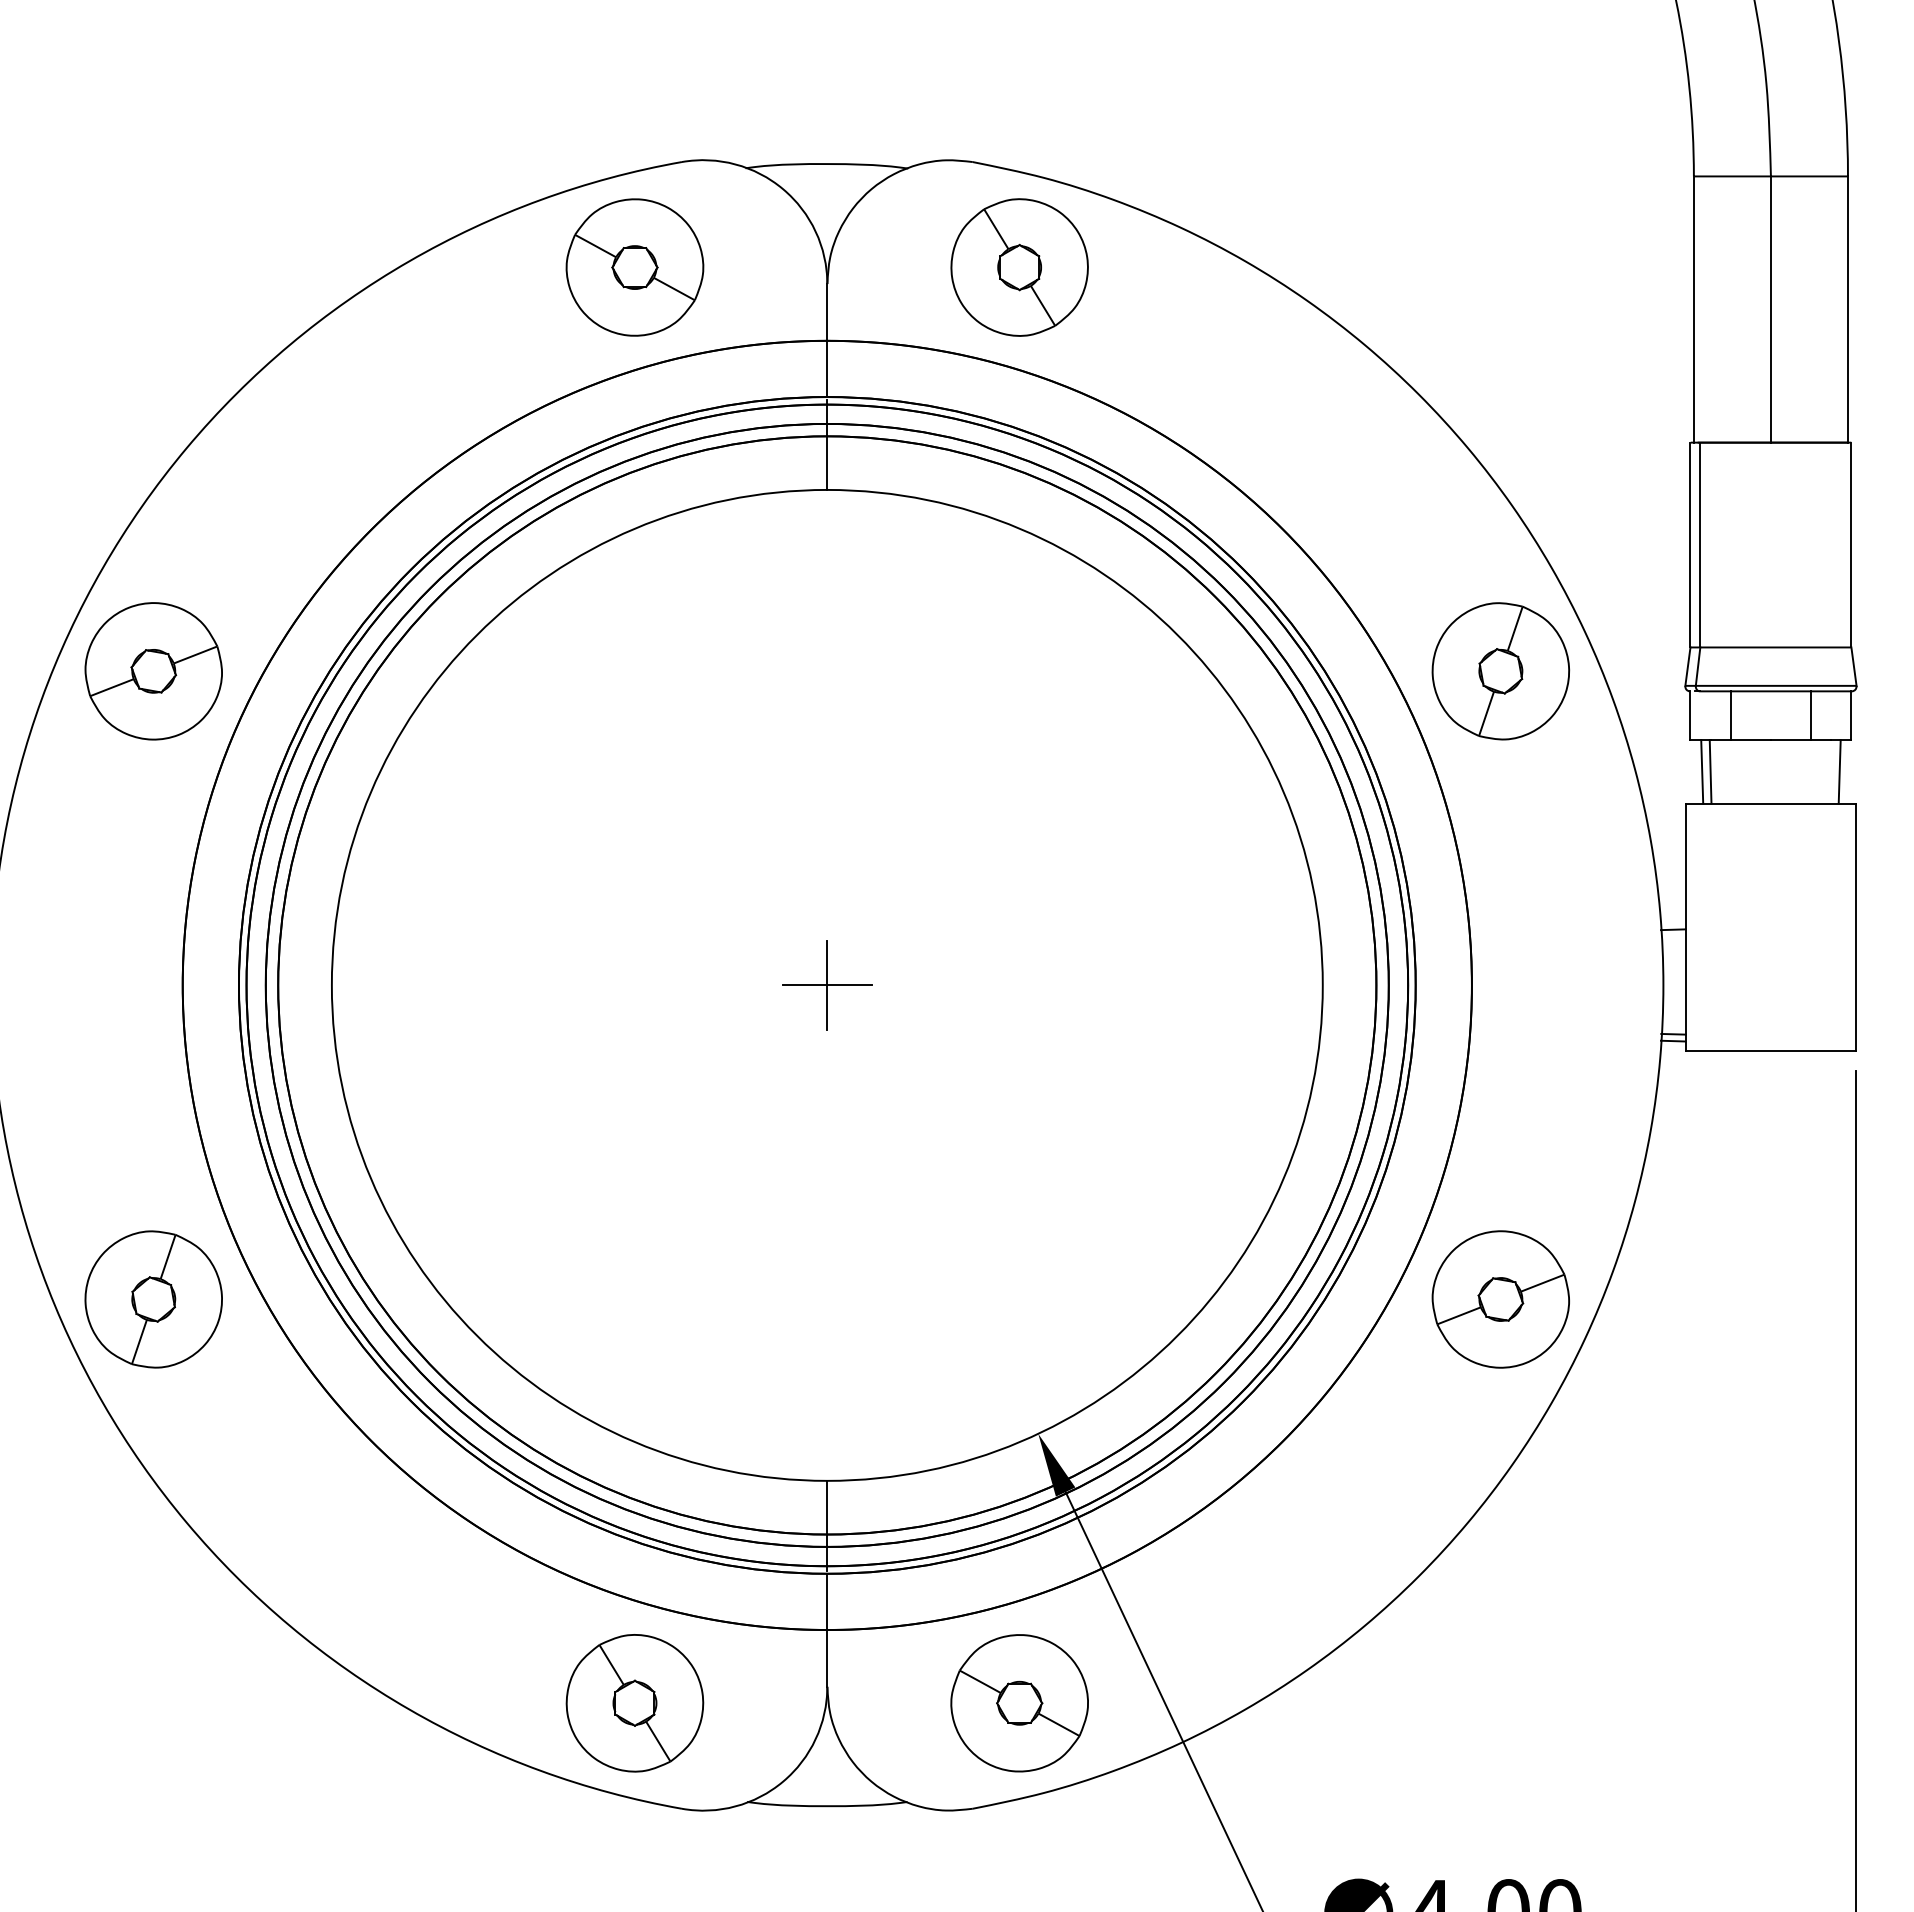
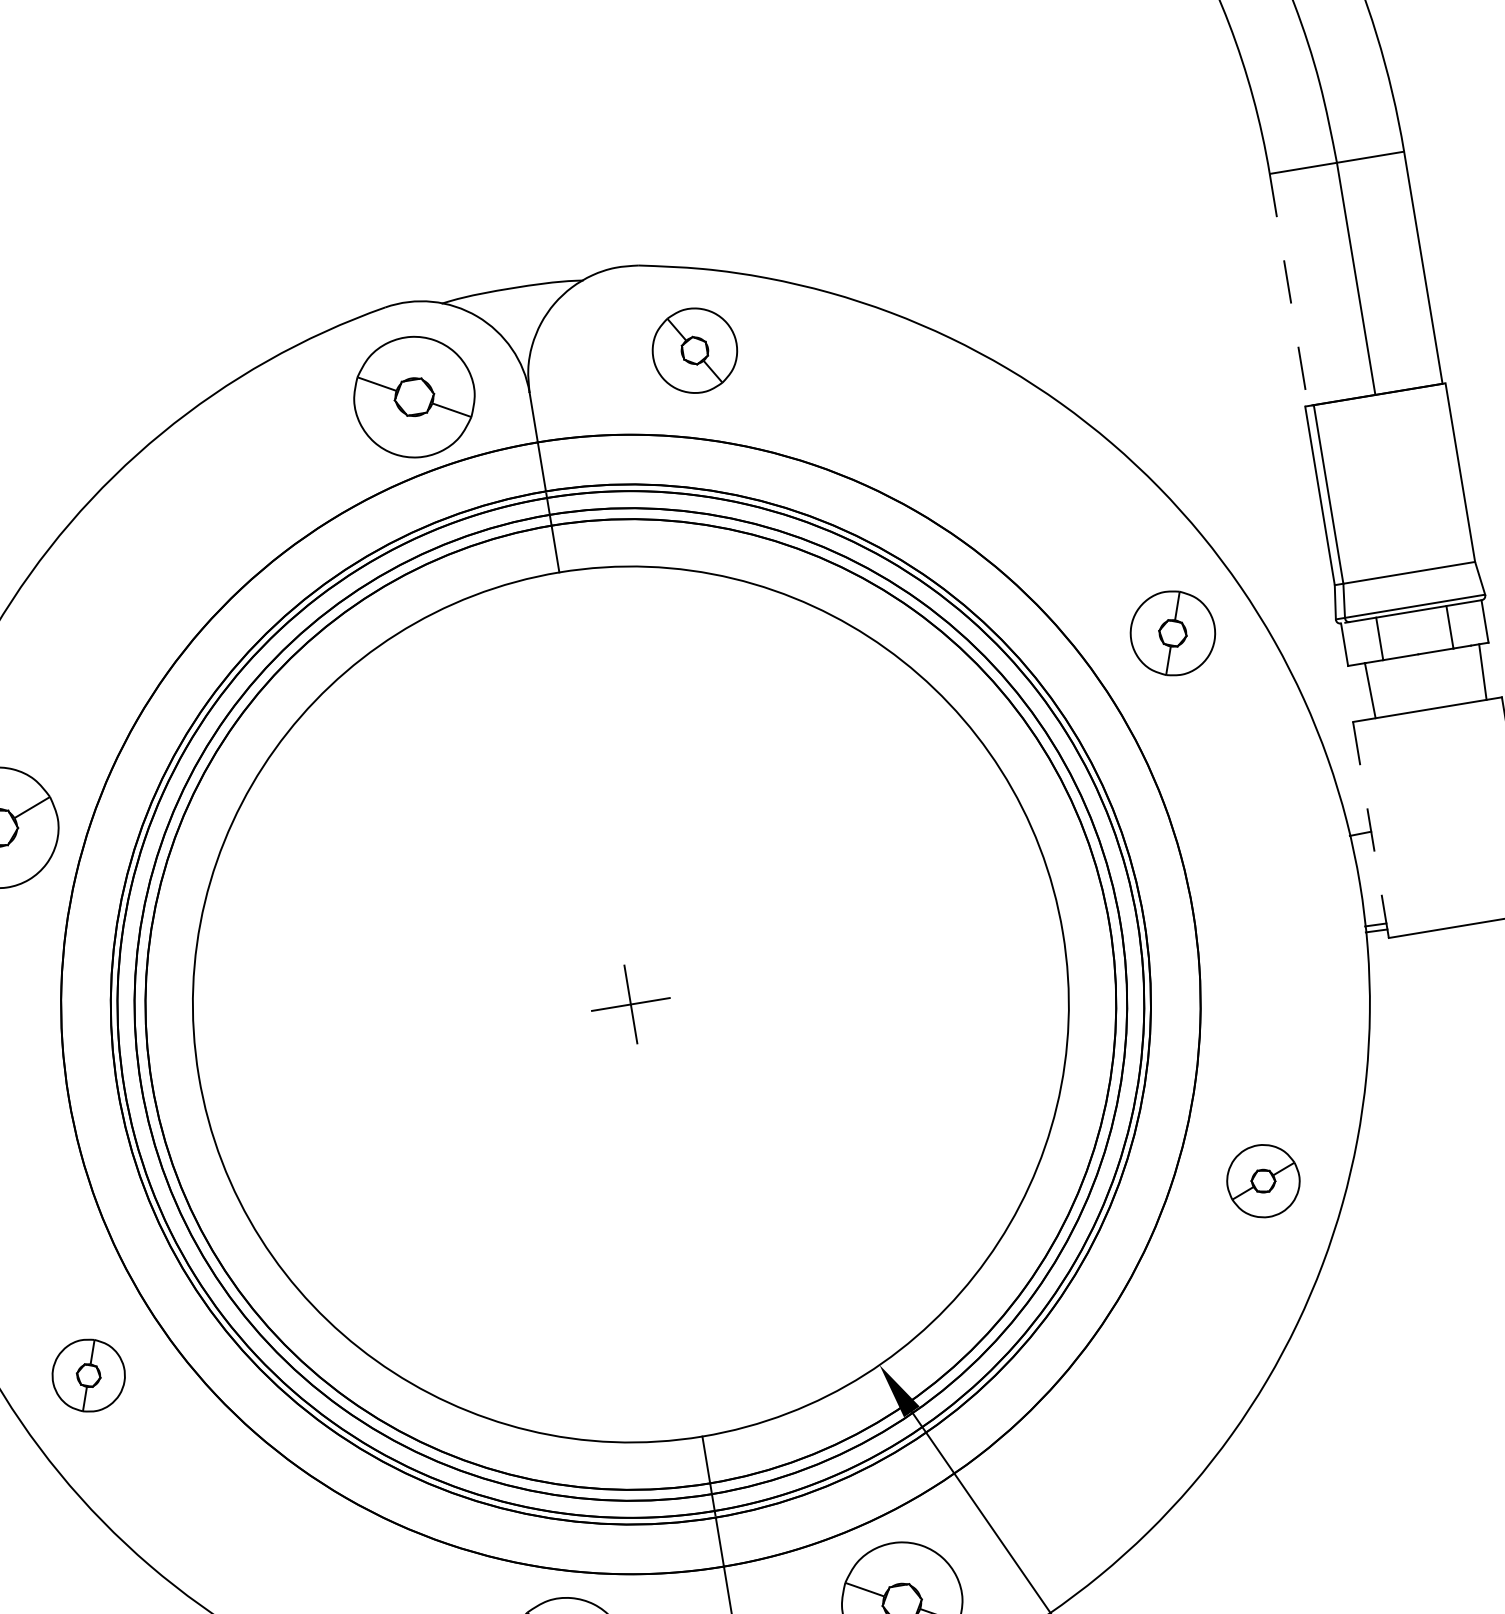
part: (634, 267) -> (414, 397), moved
part: (1019, 267) -> (694, 350), size x0.7
line: (1693, 310) -> (1288, 290), solid -> dashed
part: (1500, 671) -> (1172, 633), size x0.7
line: (1702, 771) -> (1363, 691), removed
line: (1685, 927) -> (1370, 830), solid -> dashed
part: (153, 1299) -> (88, 1375), size x0.6
part: (1500, 1299) -> (1263, 1181), size x0.6

